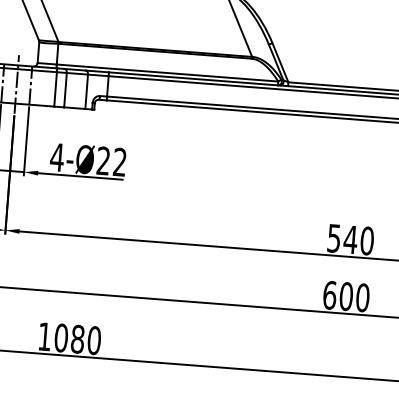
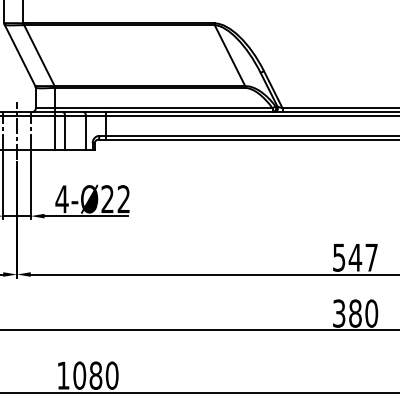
text: (367, 240) -> (371, 257), 540 -> 547
text: (338, 295) -> (347, 313), 600 -> 380

